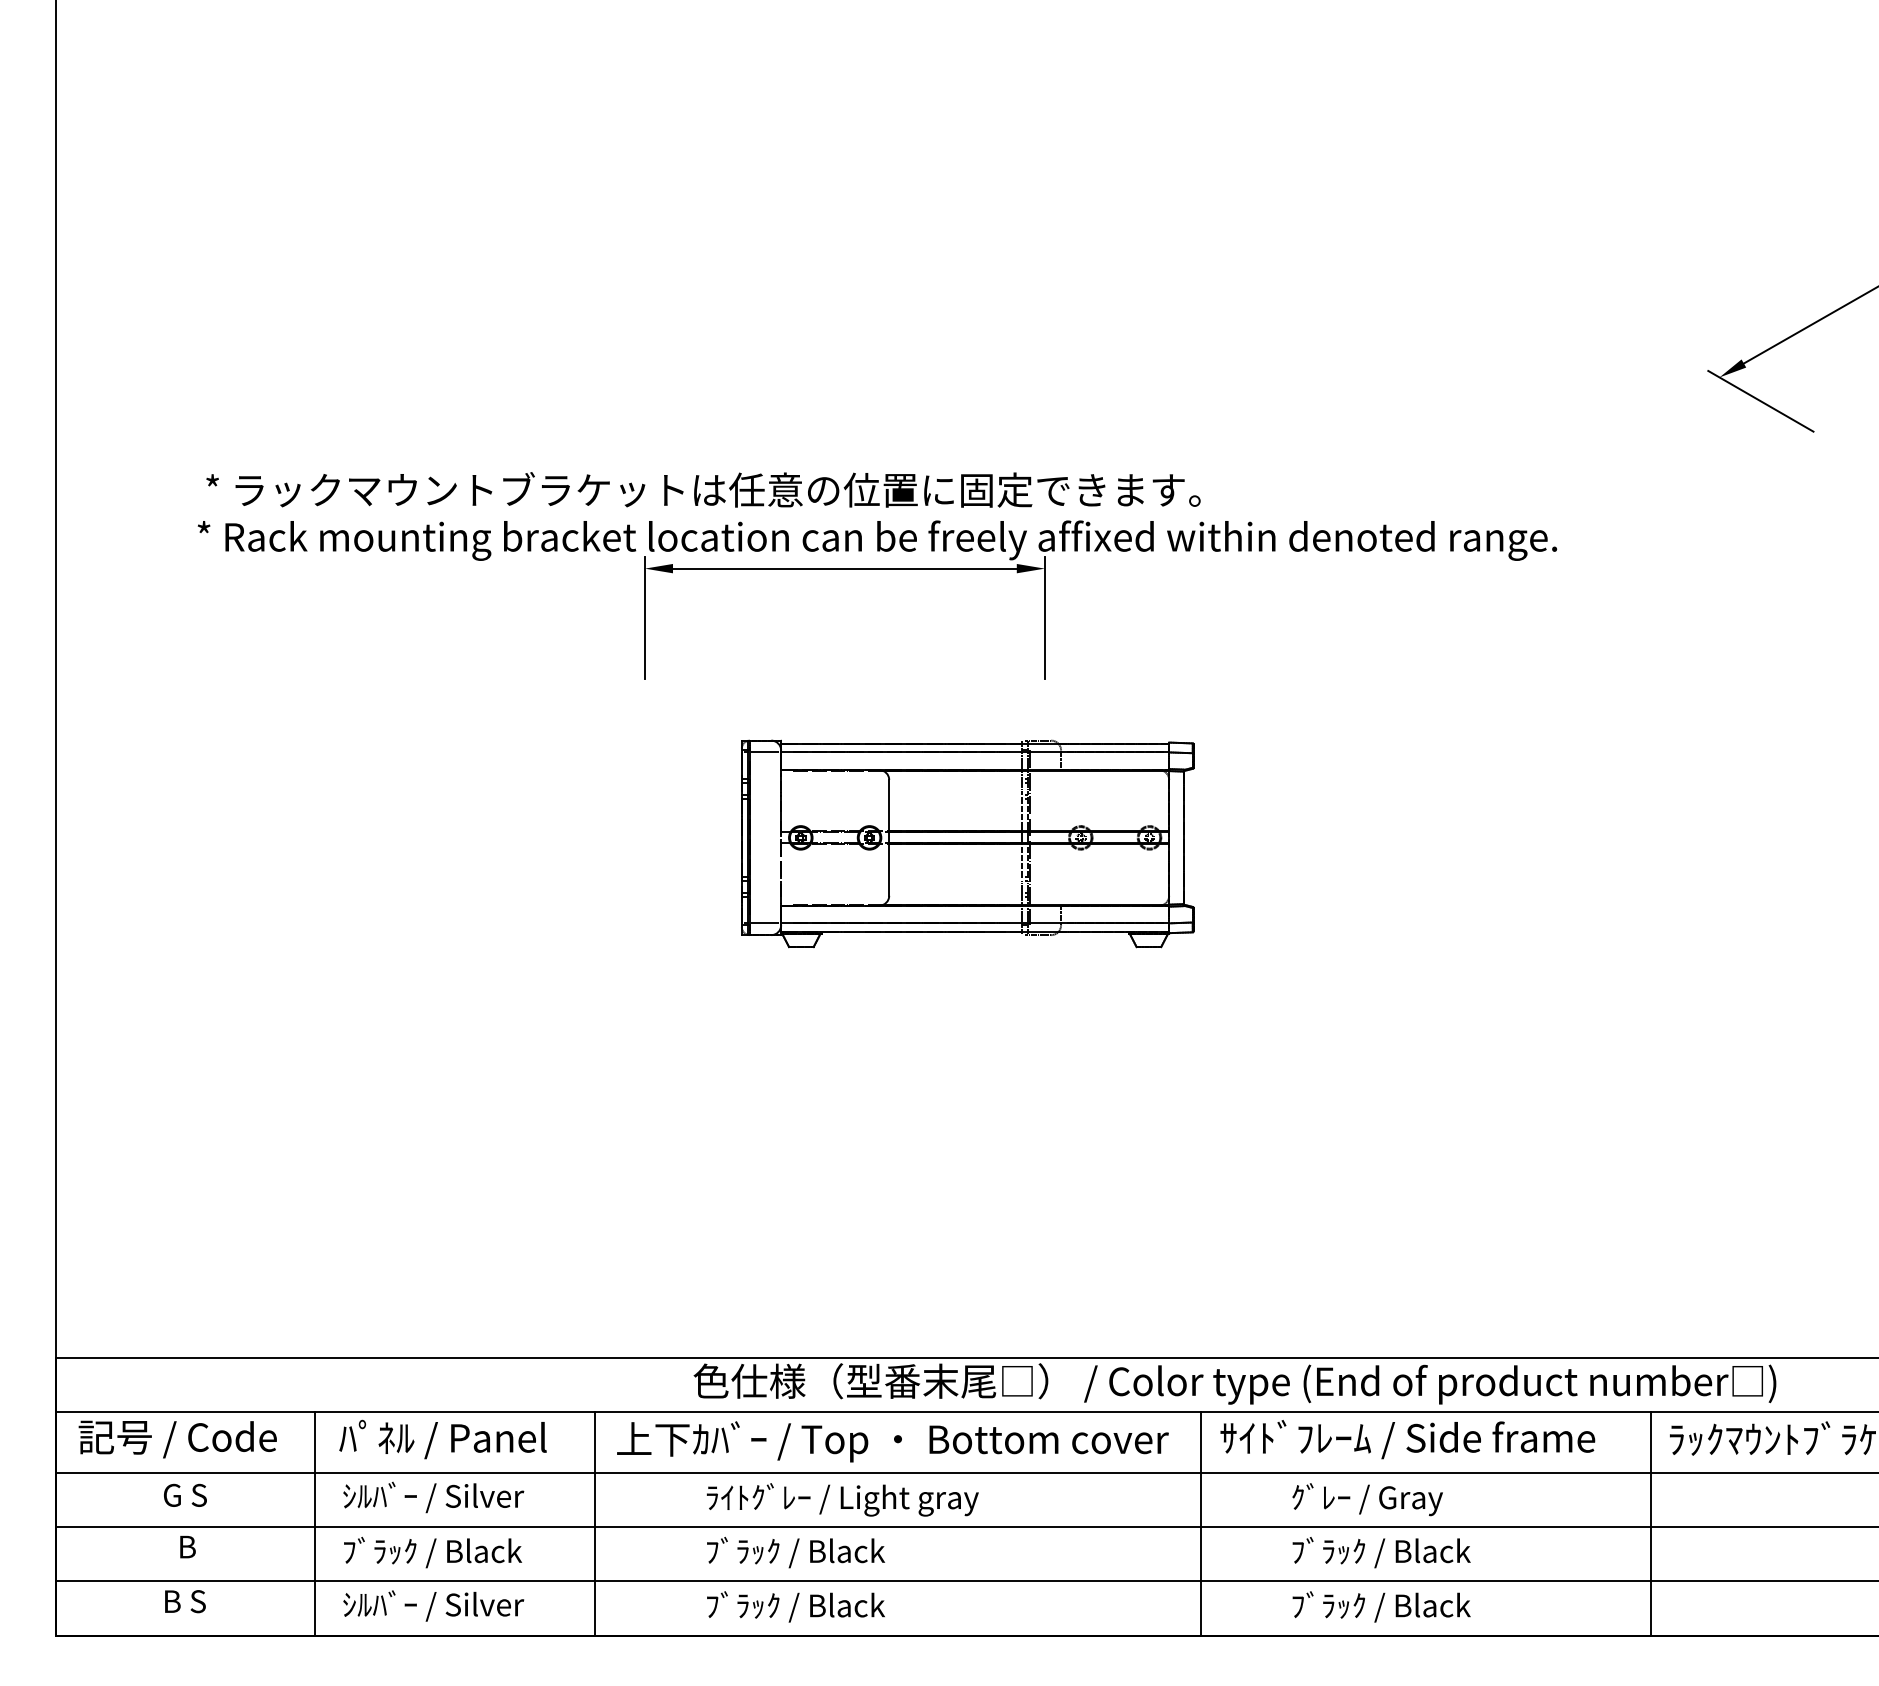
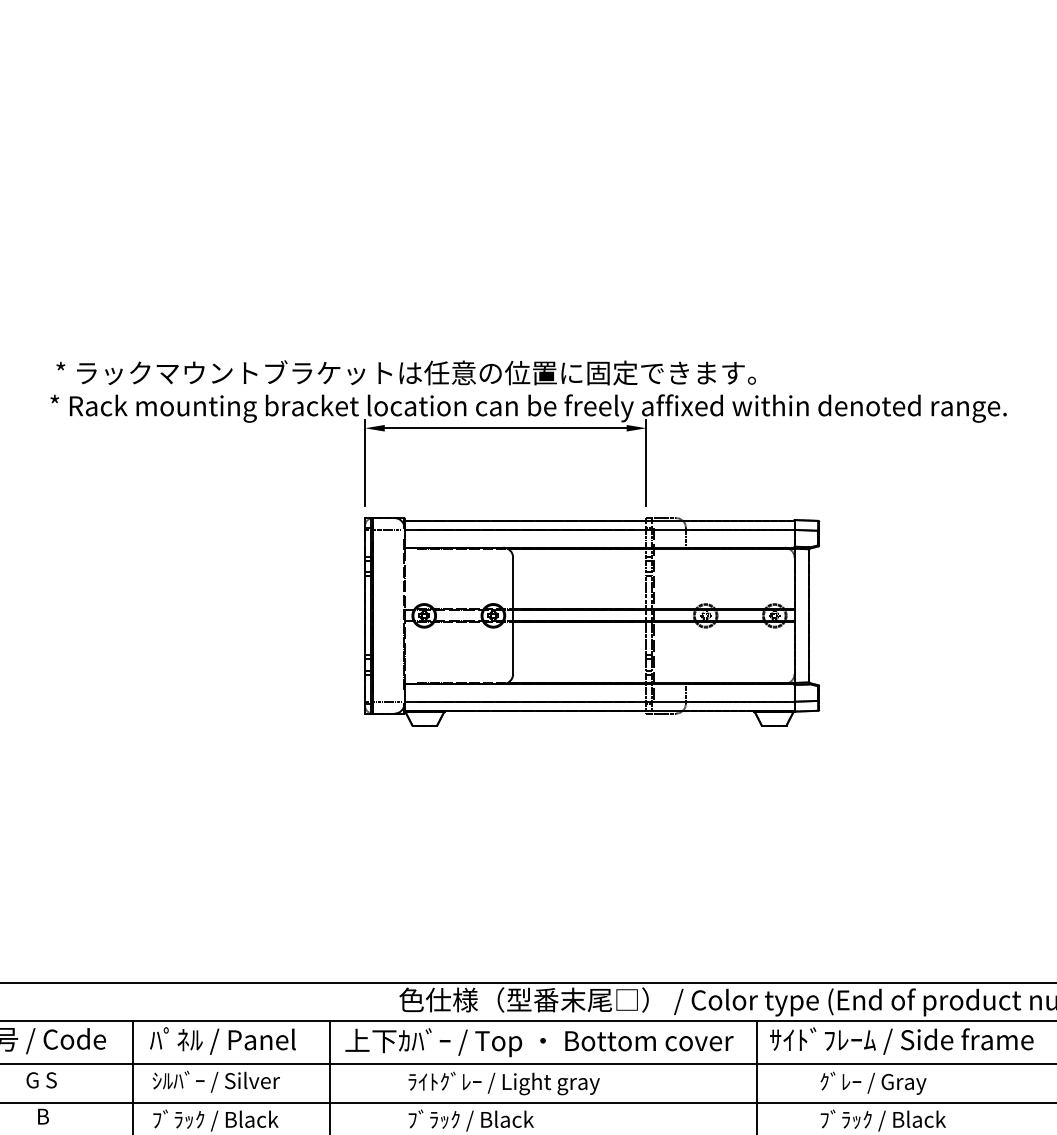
part: (967, 843) -> (591, 621), size x1.43

